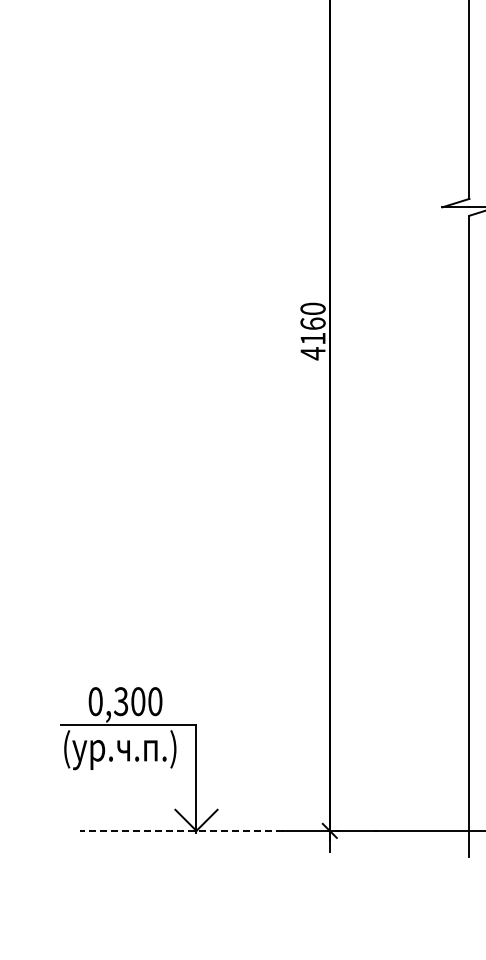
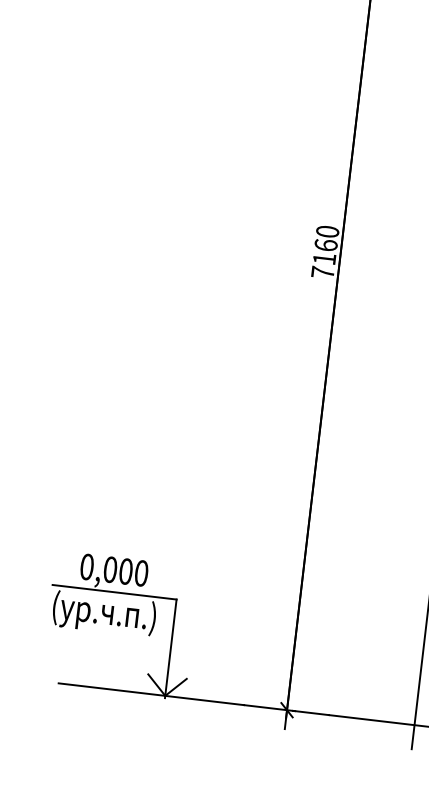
text: (312, 353) -> (322, 272), 4160 -> 7160
text: (120, 701) -> (109, 569), 0,300 -> 0,000
line: (181, 830) -> (151, 693), dashed -> solid

